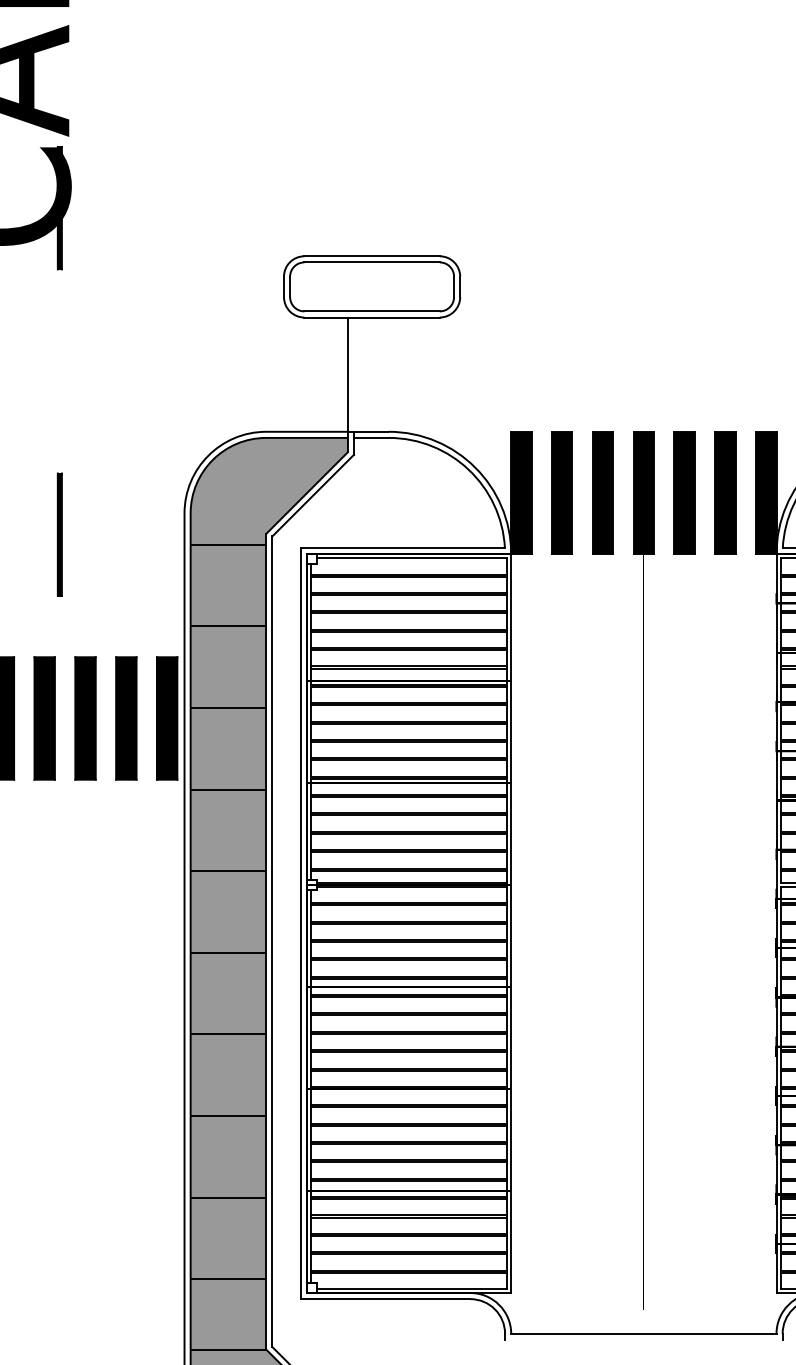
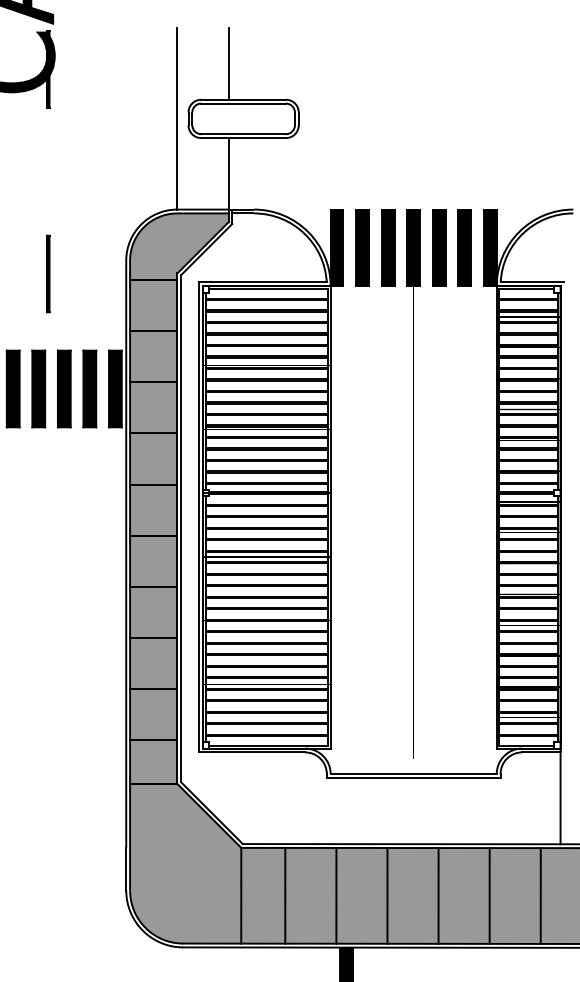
line: (347, 198) -> (228, 63), added
line: (266, 286) -> (177, 118), added
line: (643, 1339) -> (413, 777), added

